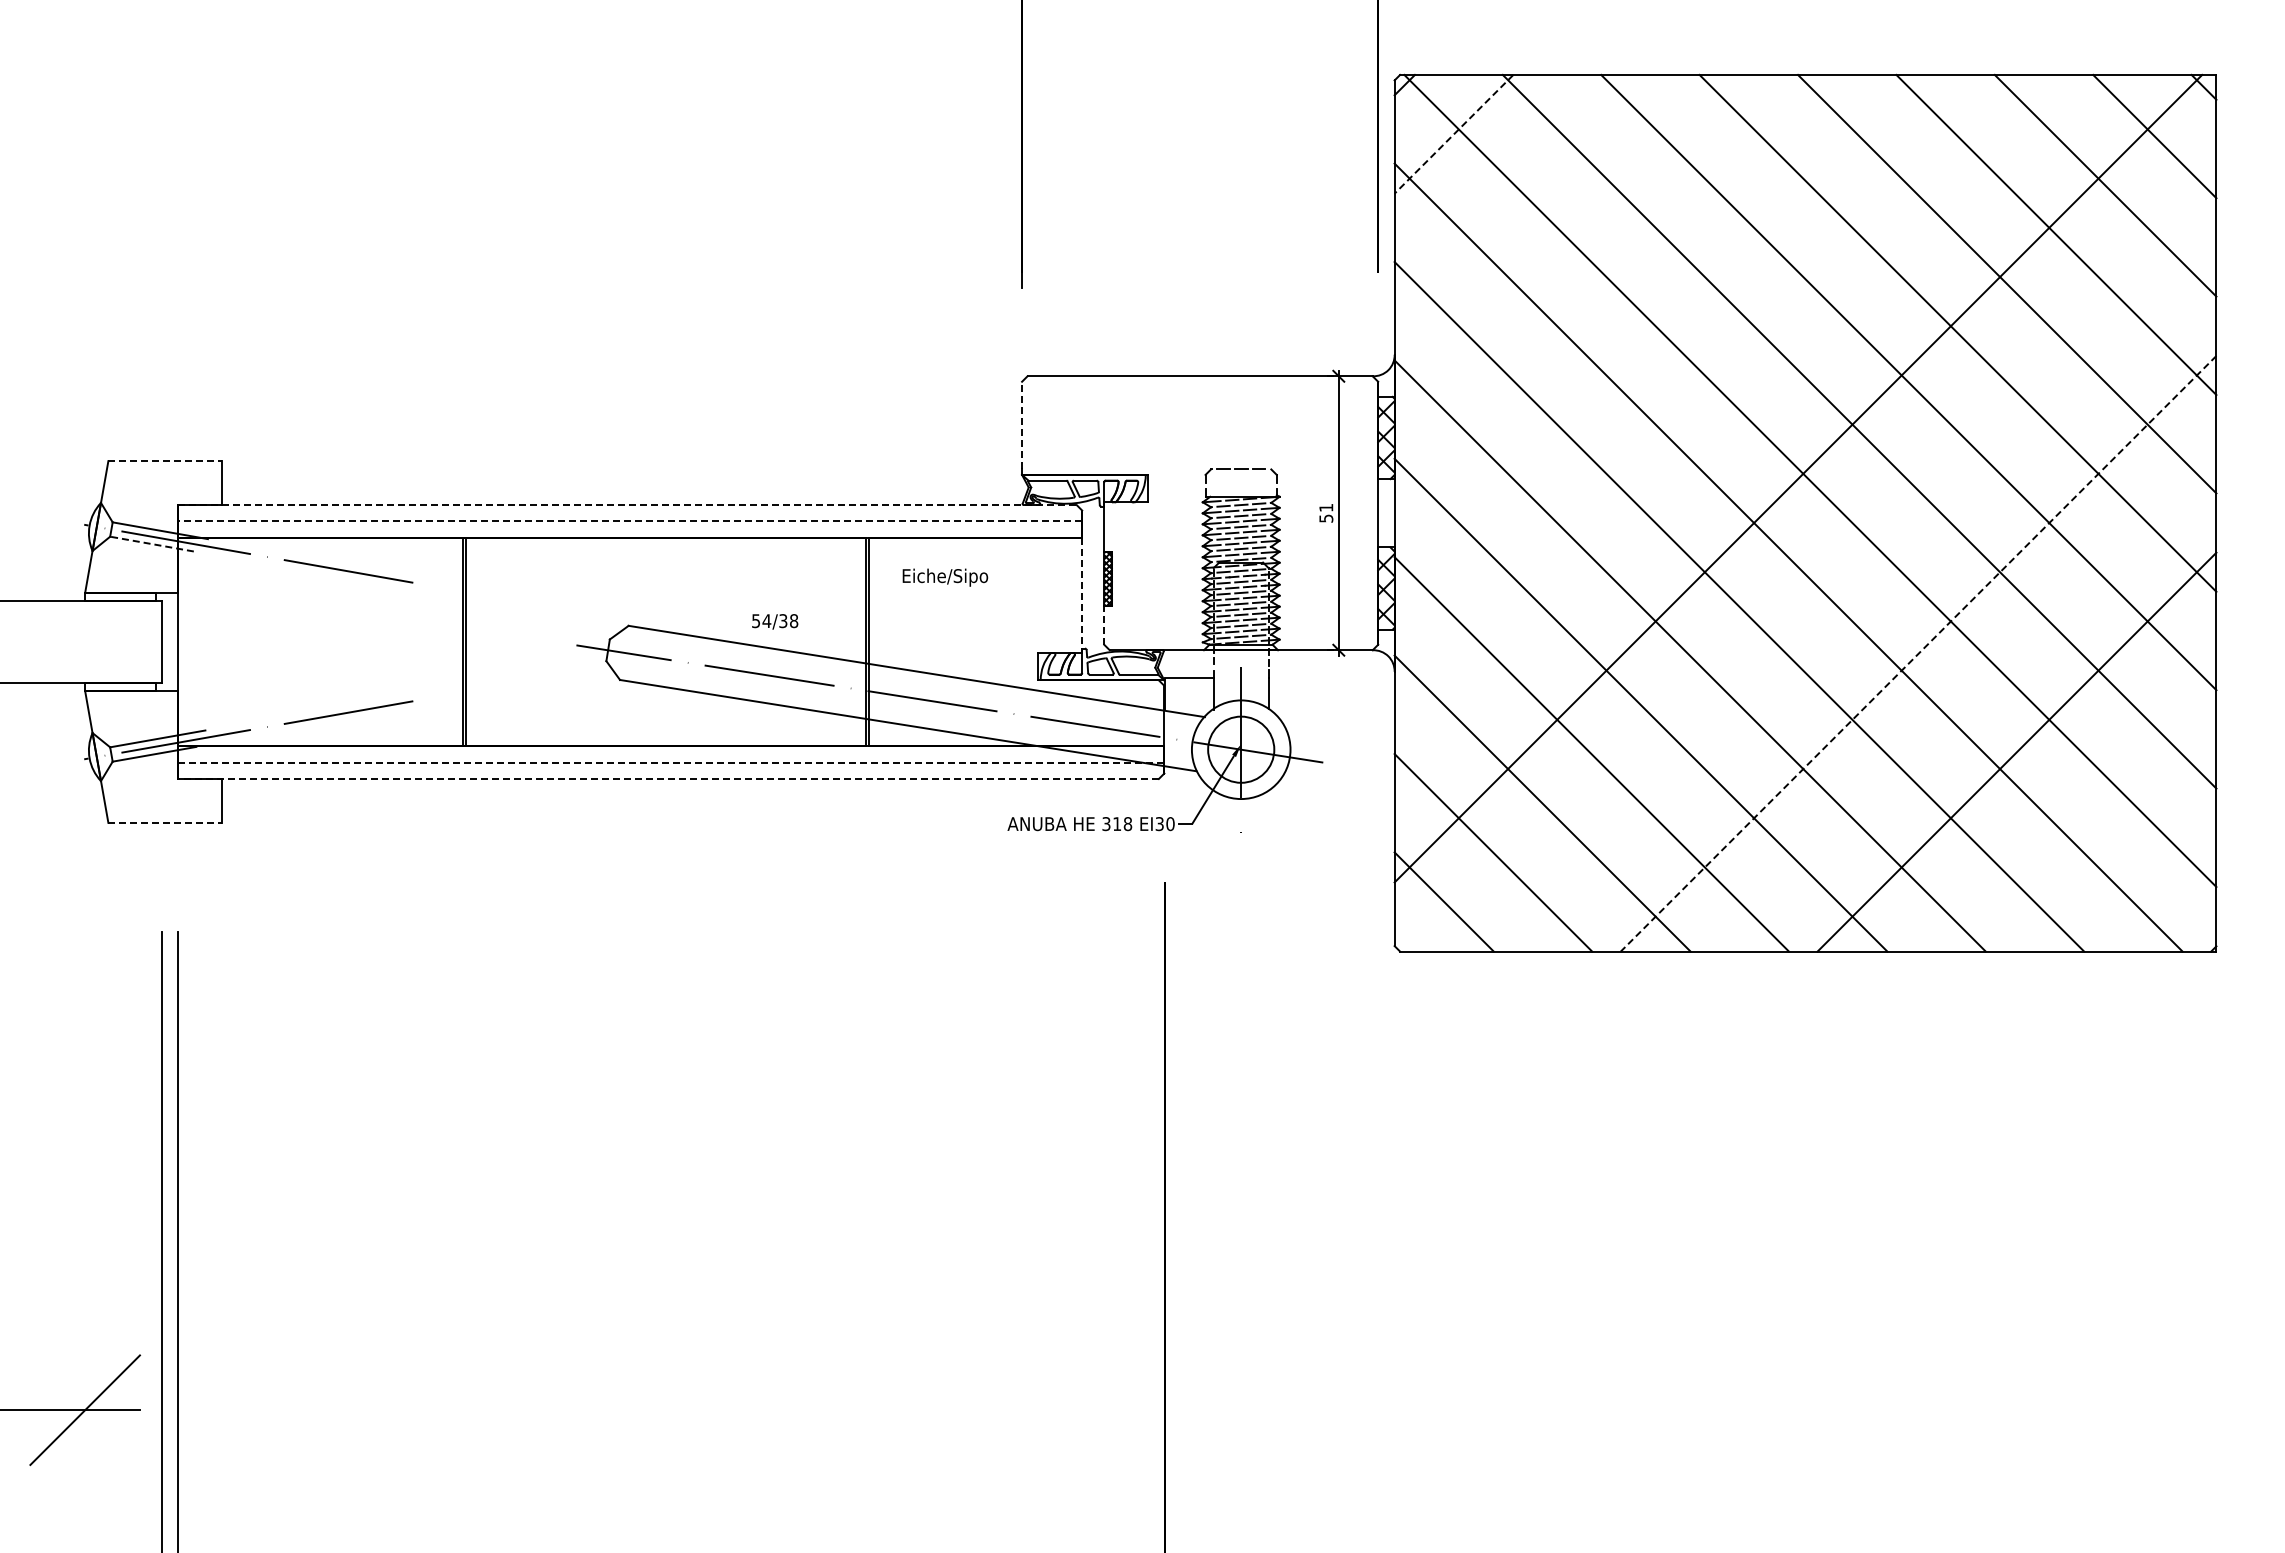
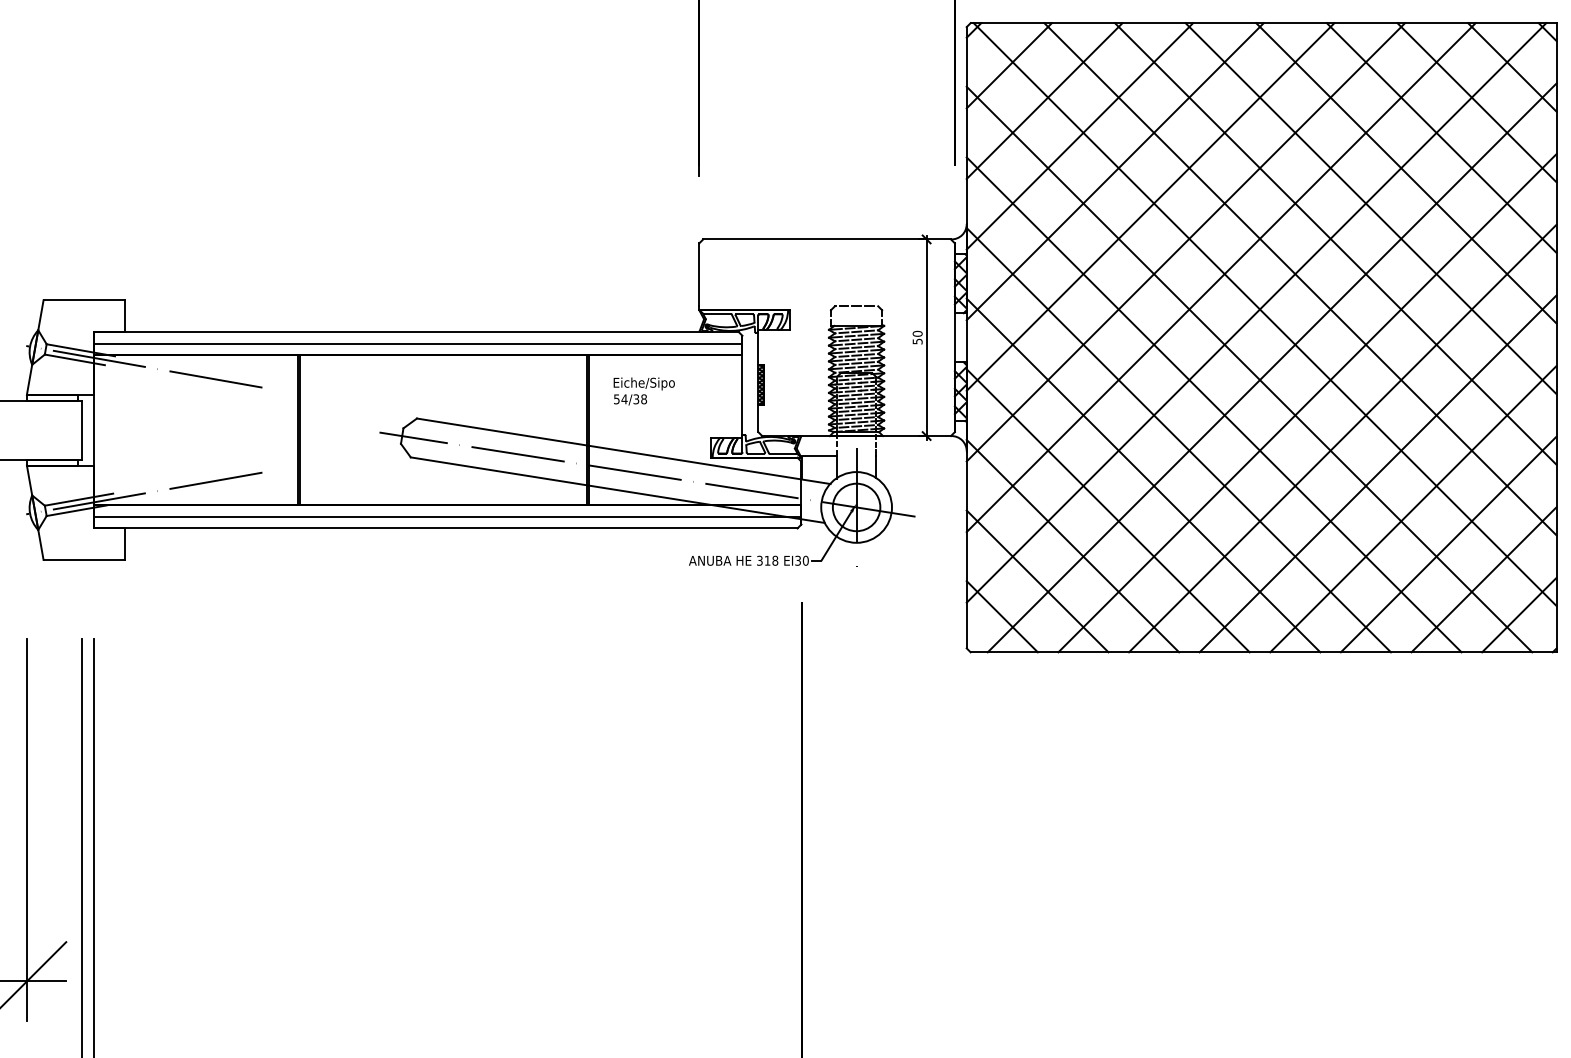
line: (1453, 134) -> (1008, 65), dashed -> solid
line: (1502, 183) -> (1044, 101), added
line: (1552, 232) -> (1080, 136), added
line: (1601, 281) -> (1115, 171), added
line: (1650, 330) -> (1150, 206), added
line: (1699, 379) -> (1185, 241), added
line: (1022, 425) -> (699, 274), dashed -> solid
line: (1748, 429) -> (1220, 277), added
line: (165, 461) -> (84, 300), dashed -> solid
line: (628, 505) -> (416, 332), dashed -> solid
text: (1326, 507) -> (917, 333), 51 -> 50
line: (630, 521) -> (418, 343), dashed -> solid
line: (151, 544) -> (74, 360), dashed -> solid
line: (1819, 555) -> (1271, 368), added
line: (1082, 595) -> (742, 396), dashed -> solid
line: (1869, 604) -> (1307, 403), added
text: (775, 621) -> (630, 399), moved
line: (1104, 625) -> (758, 418), dashed -> solid
line: (1918, 654) -> (1342, 439), dashed -> solid
line: (1967, 702) -> (1377, 473), added
line: (671, 762) -> (447, 516), dashed -> solid
line: (668, 778) -> (445, 528), dashed -> solid
line: (2065, 801) -> (1448, 544), added
line: (165, 822) -> (84, 559), dashed -> solid
line: (2115, 850) -> (1484, 579), added
line: (2164, 899) -> (1519, 614), added
line: (85, 1198) -> (27, 829), added

